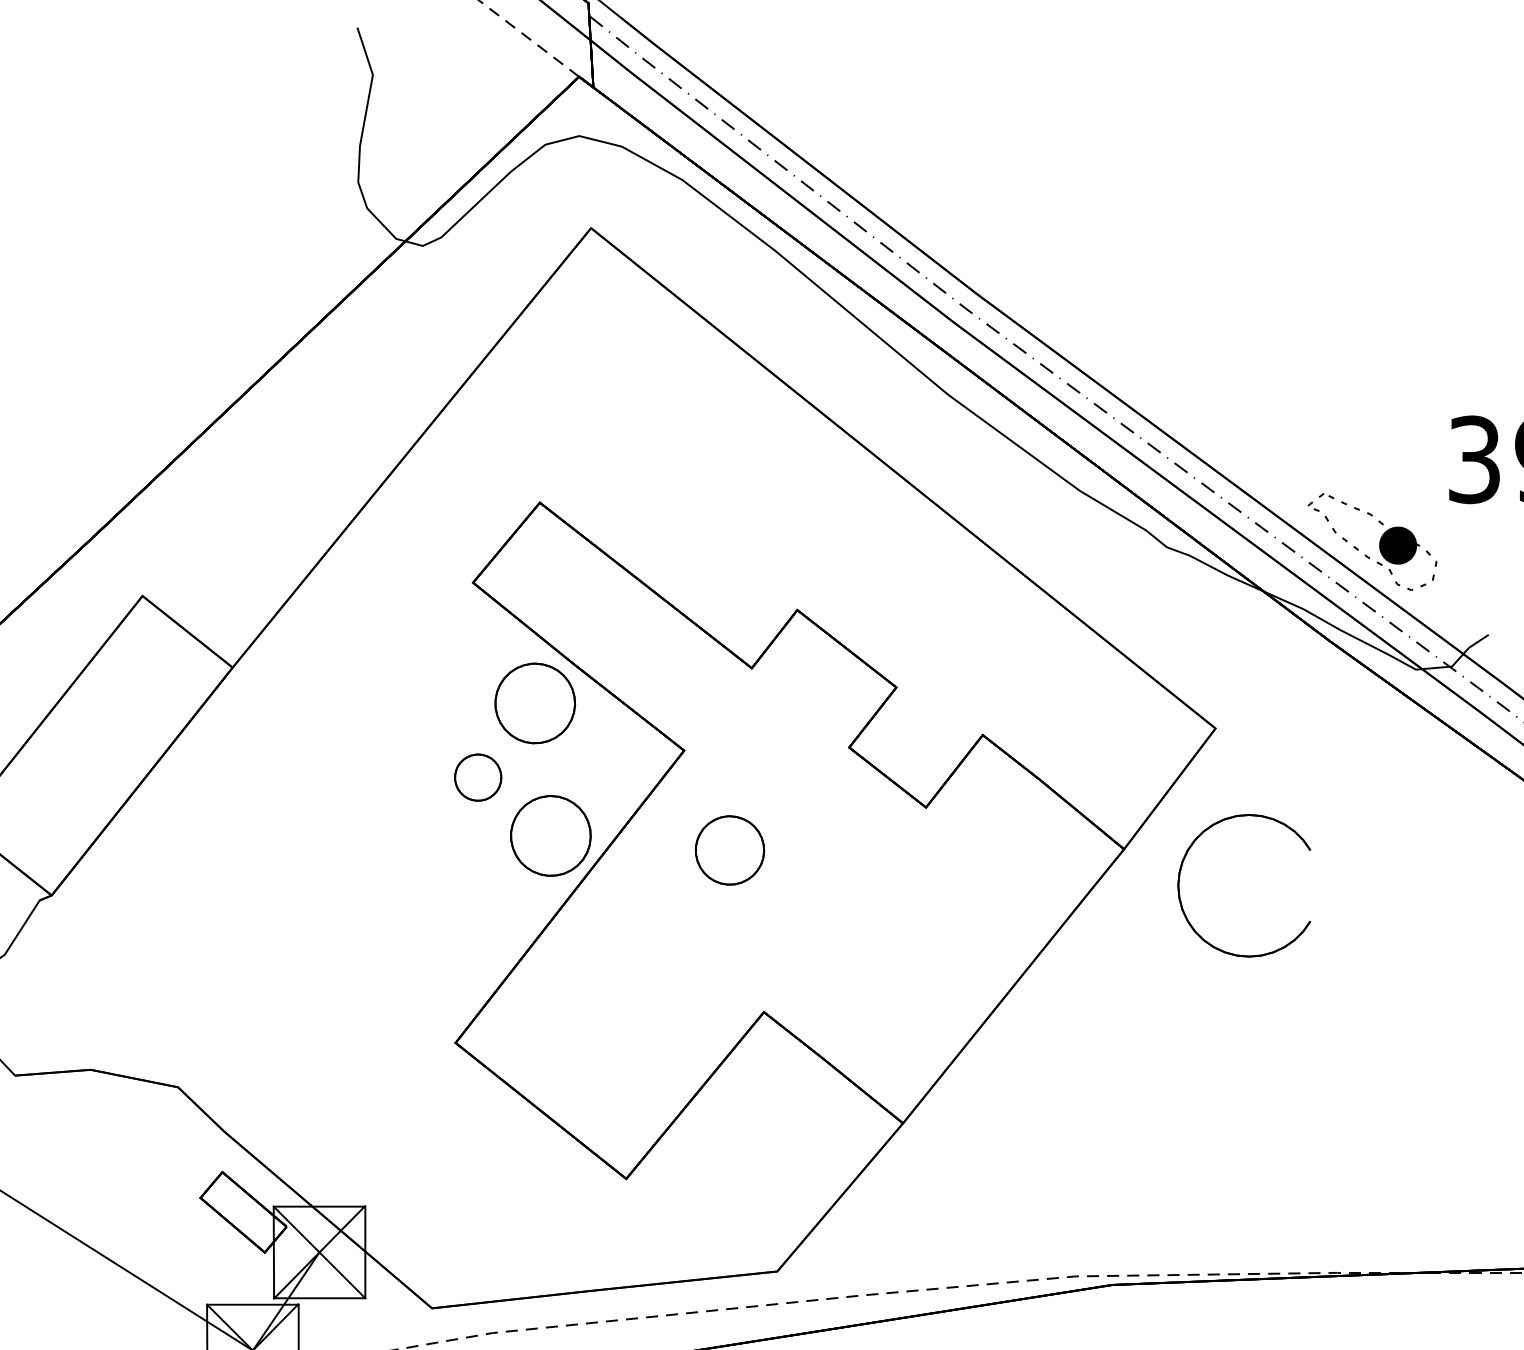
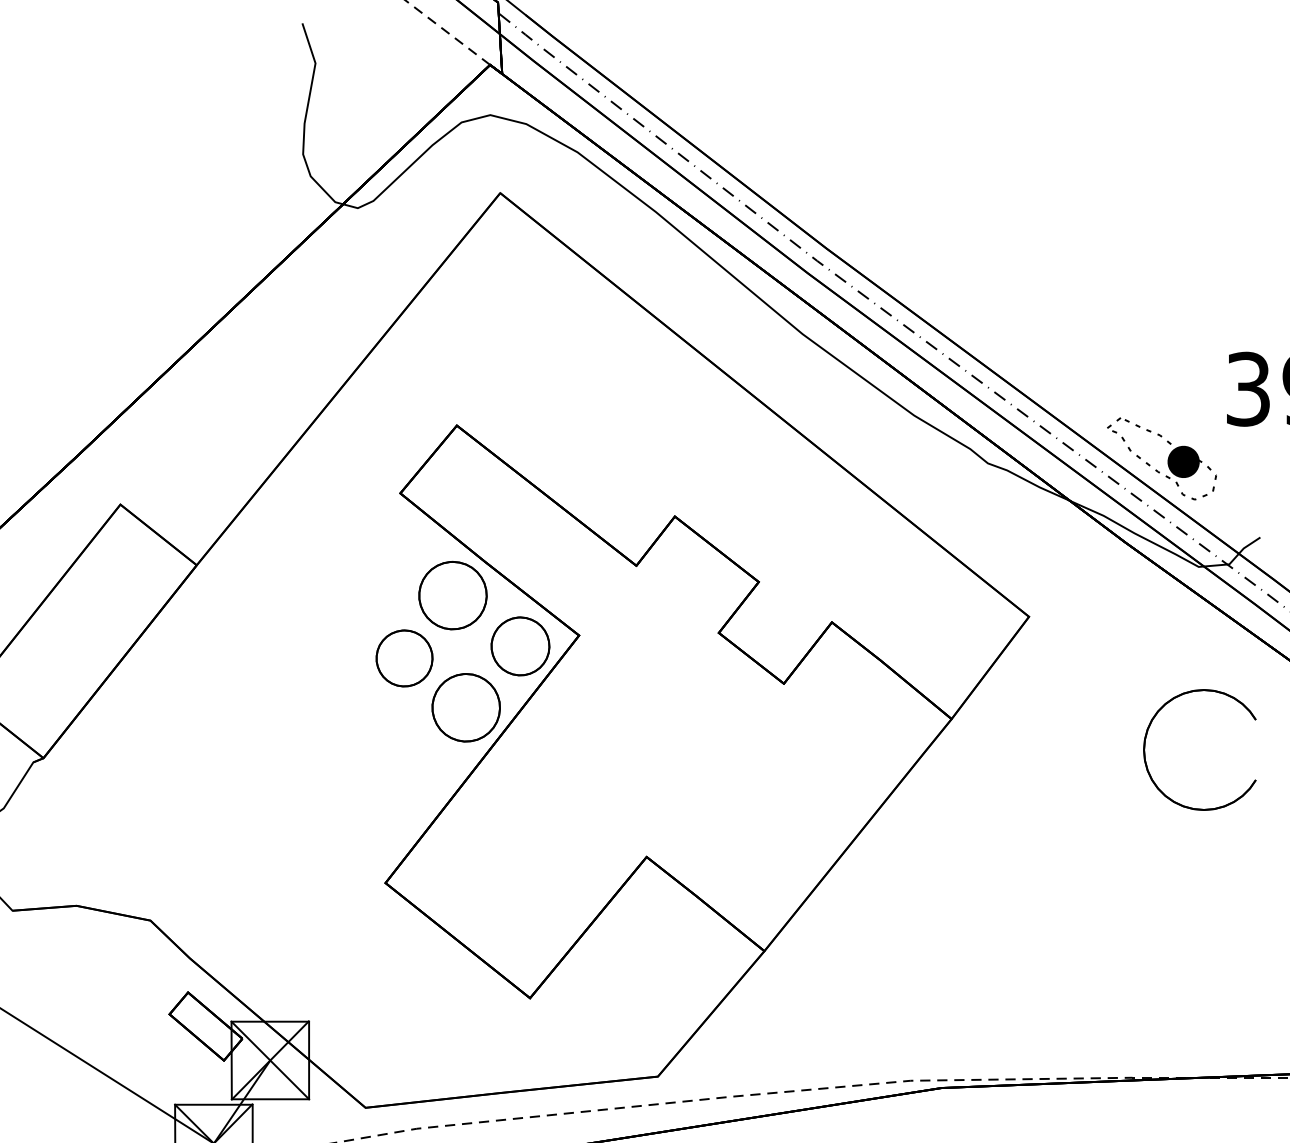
part: (478, 777) -> (404, 658), size x1.43
part: (729, 850) -> (520, 646), moved
part: (1180, 876) -> (1145, 742), moved

